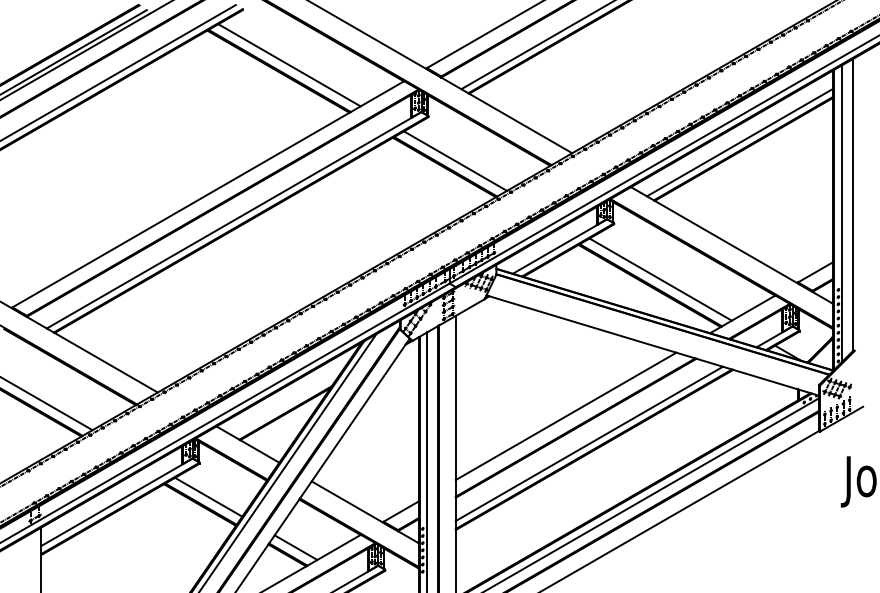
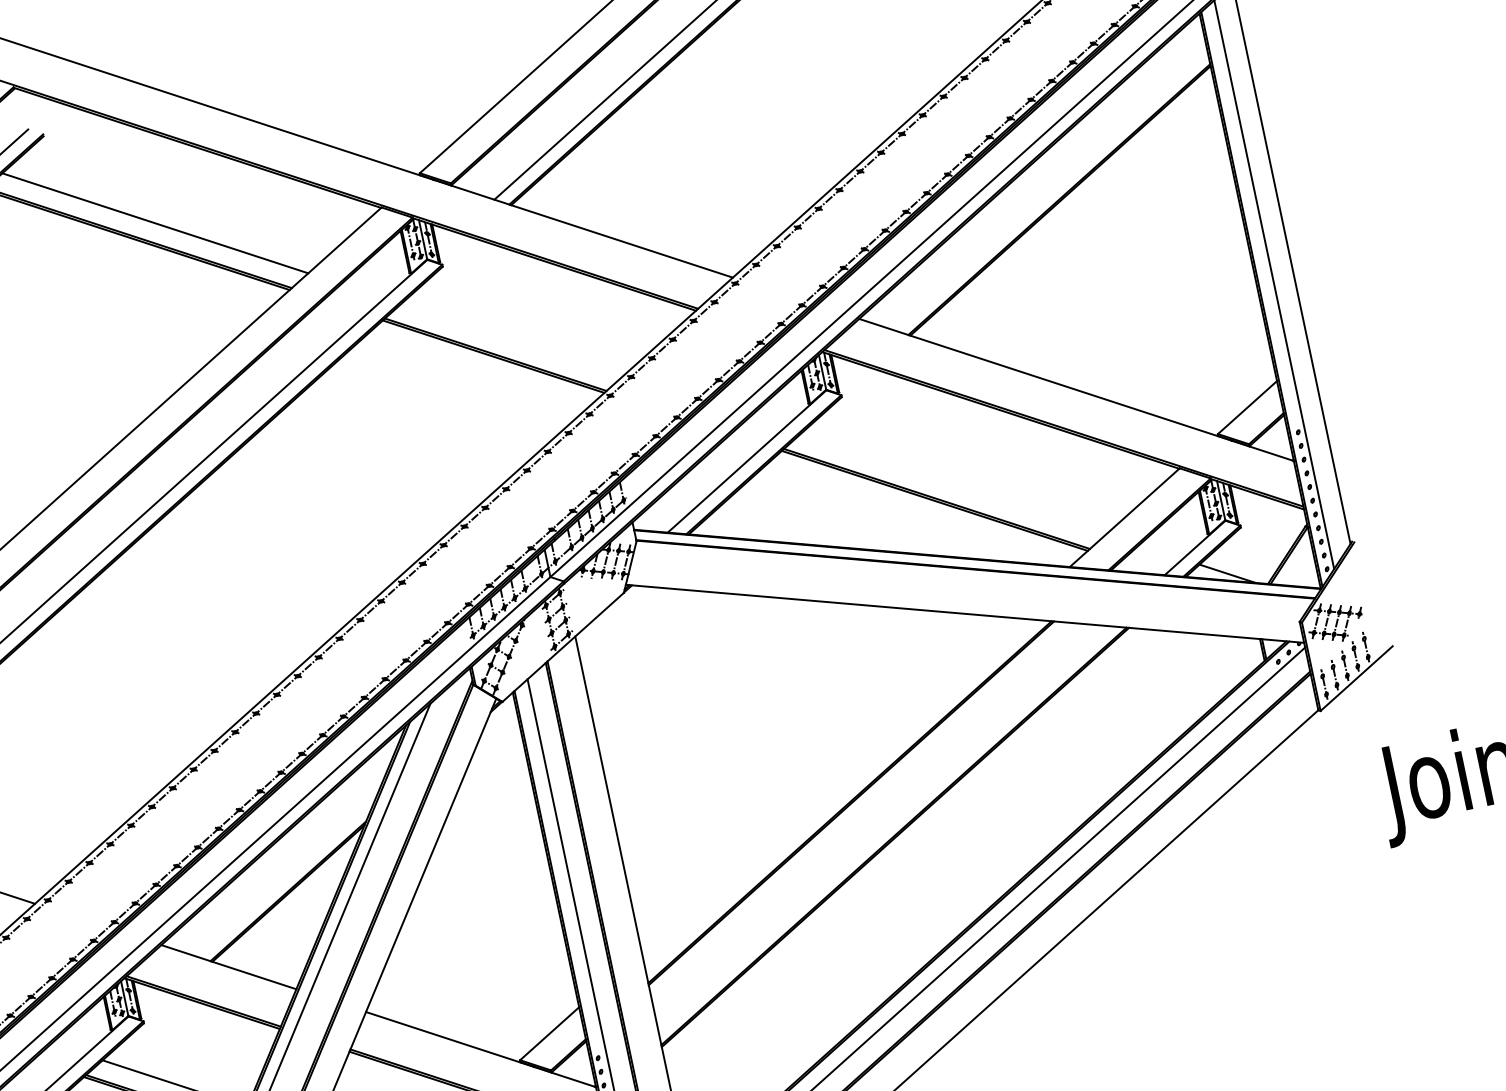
line: (739, 142) -> (1049, 189), removed
line: (455, 160) -> (511, 338), removed
line: (660, 279) -> (953, 484), removed
line: (565, 416) -> (826, 785), removed
line: (588, 443) -> (881, 827), removed

